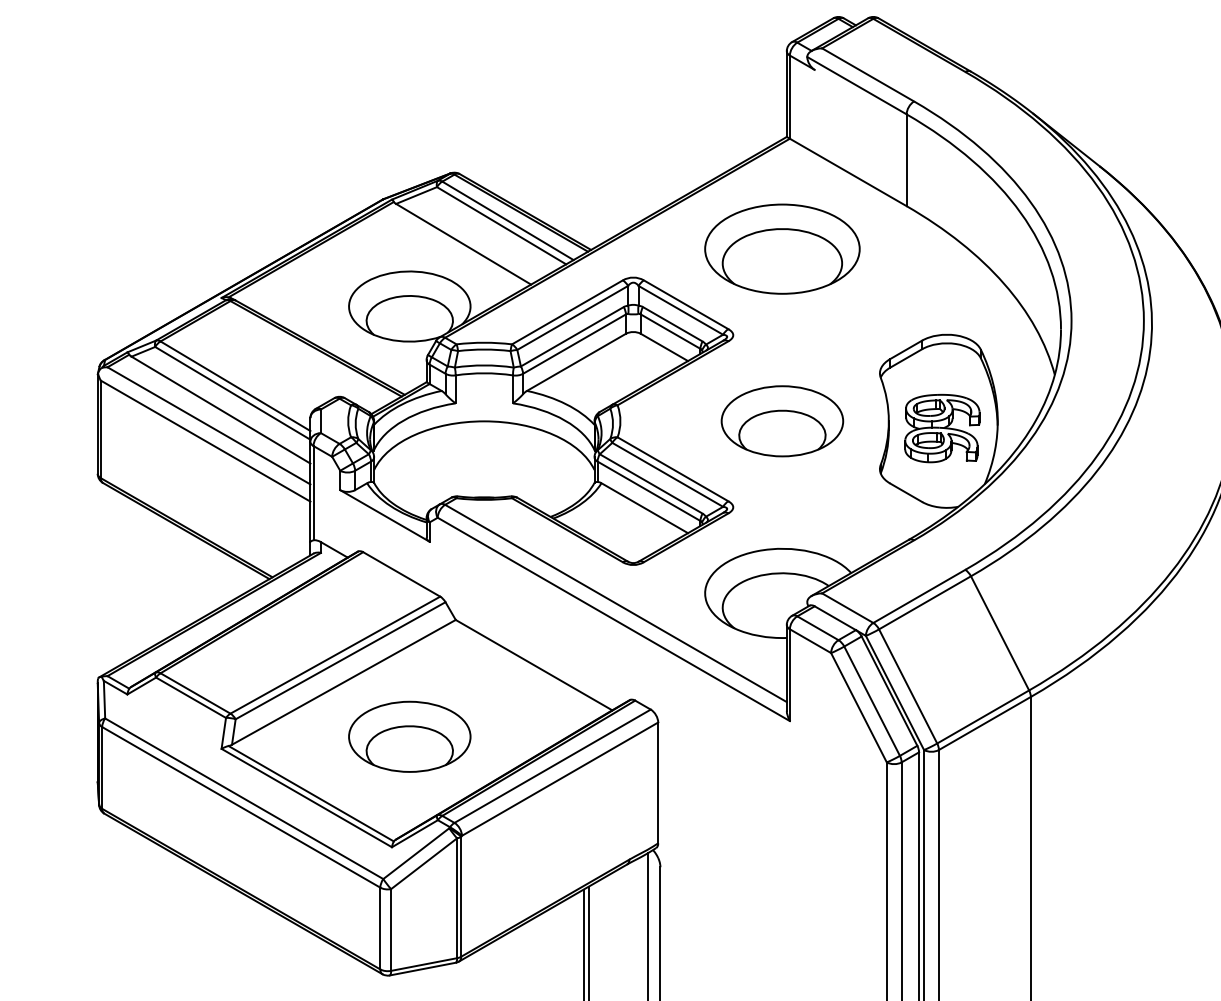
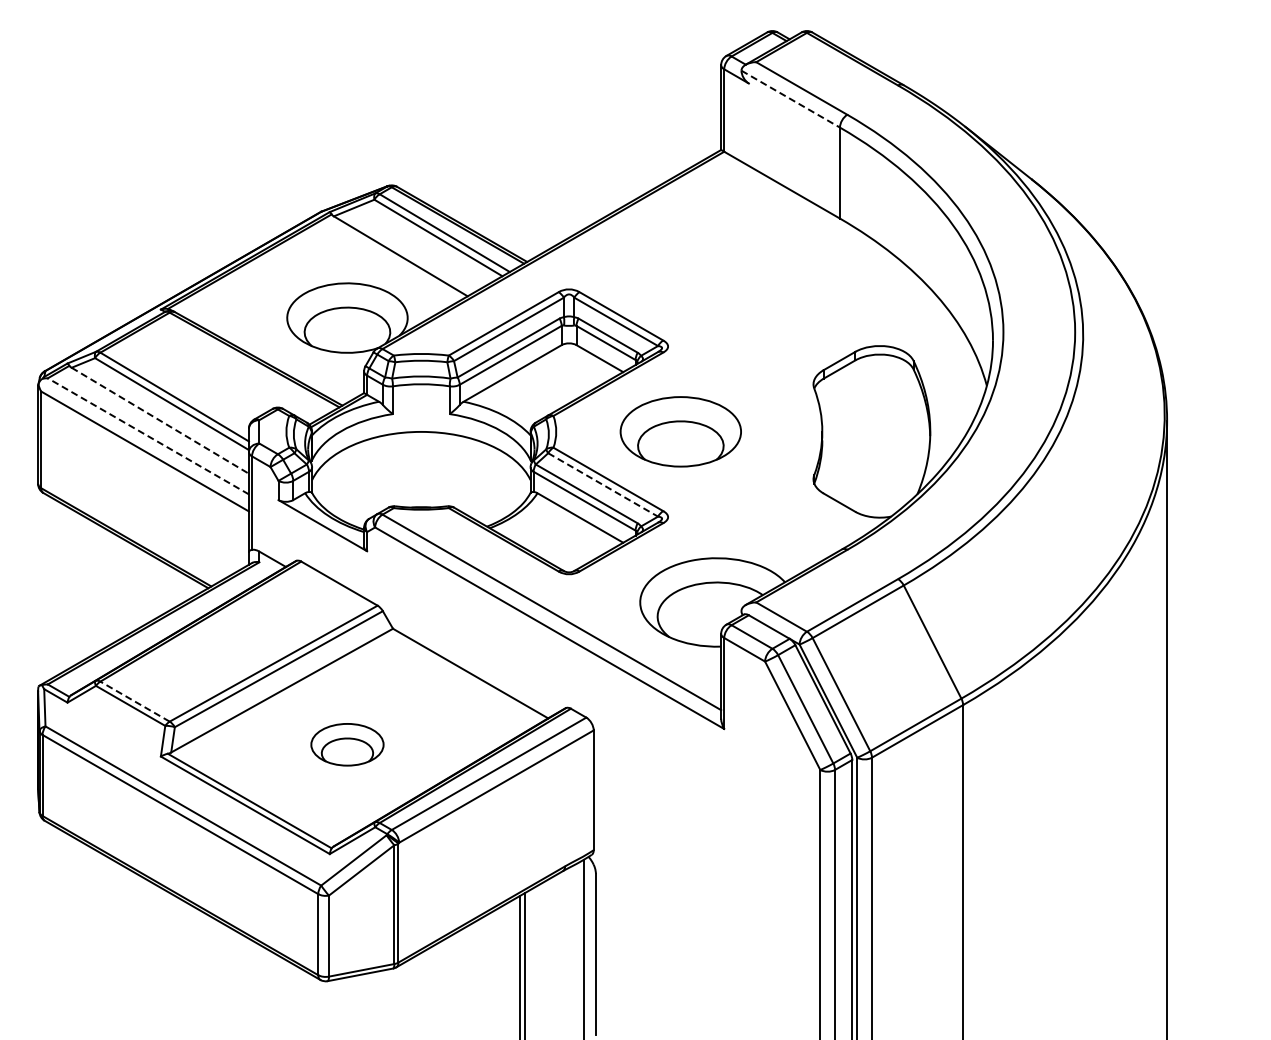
line: (856, 86) -> (790, 99), solid -> dashed
part: (782, 249) -> (716, 261), removed
line: (221, 410) -> (160, 421), solid -> dashed
part: (782, 420) -> (680, 431), moved
line: (208, 426) -> (147, 436), solid -> dashed
part: (942, 428) -> (875, 438), removed
line: (668, 475) -> (603, 485), solid -> dashed
line: (194, 693) -> (134, 701), solid -> dashed
part: (409, 736) -> (347, 744), size x0.6

